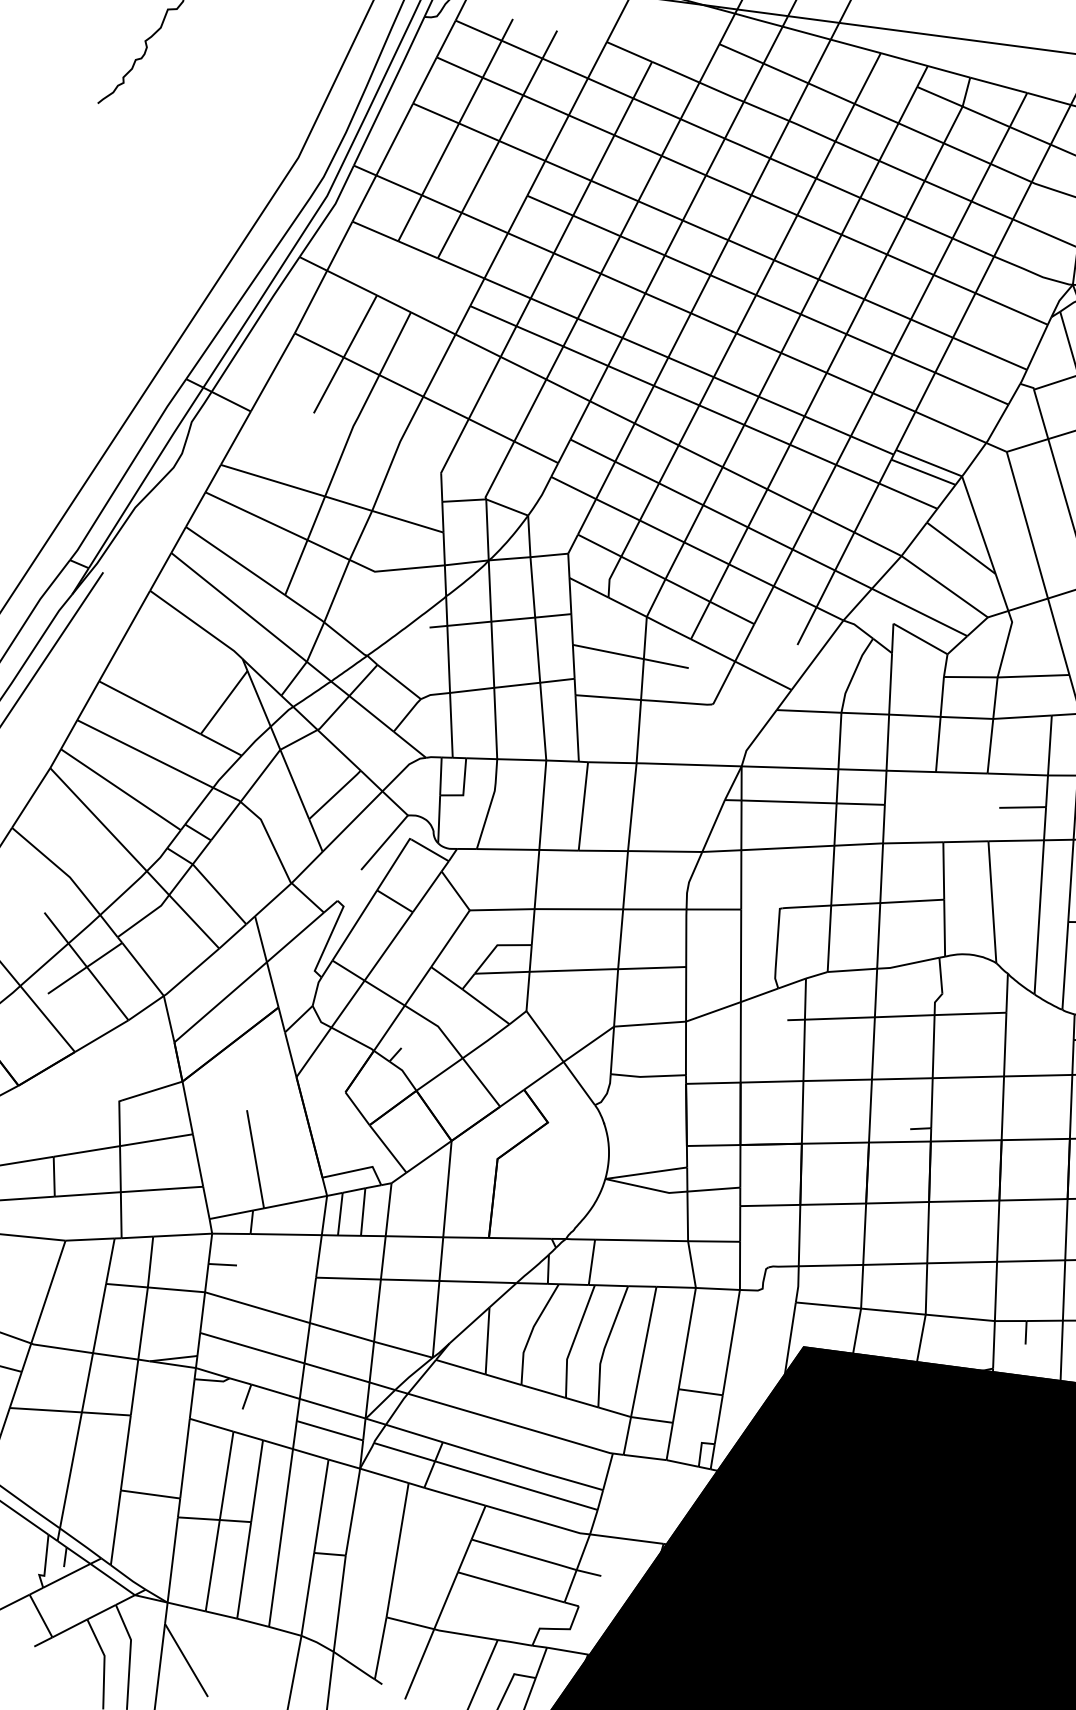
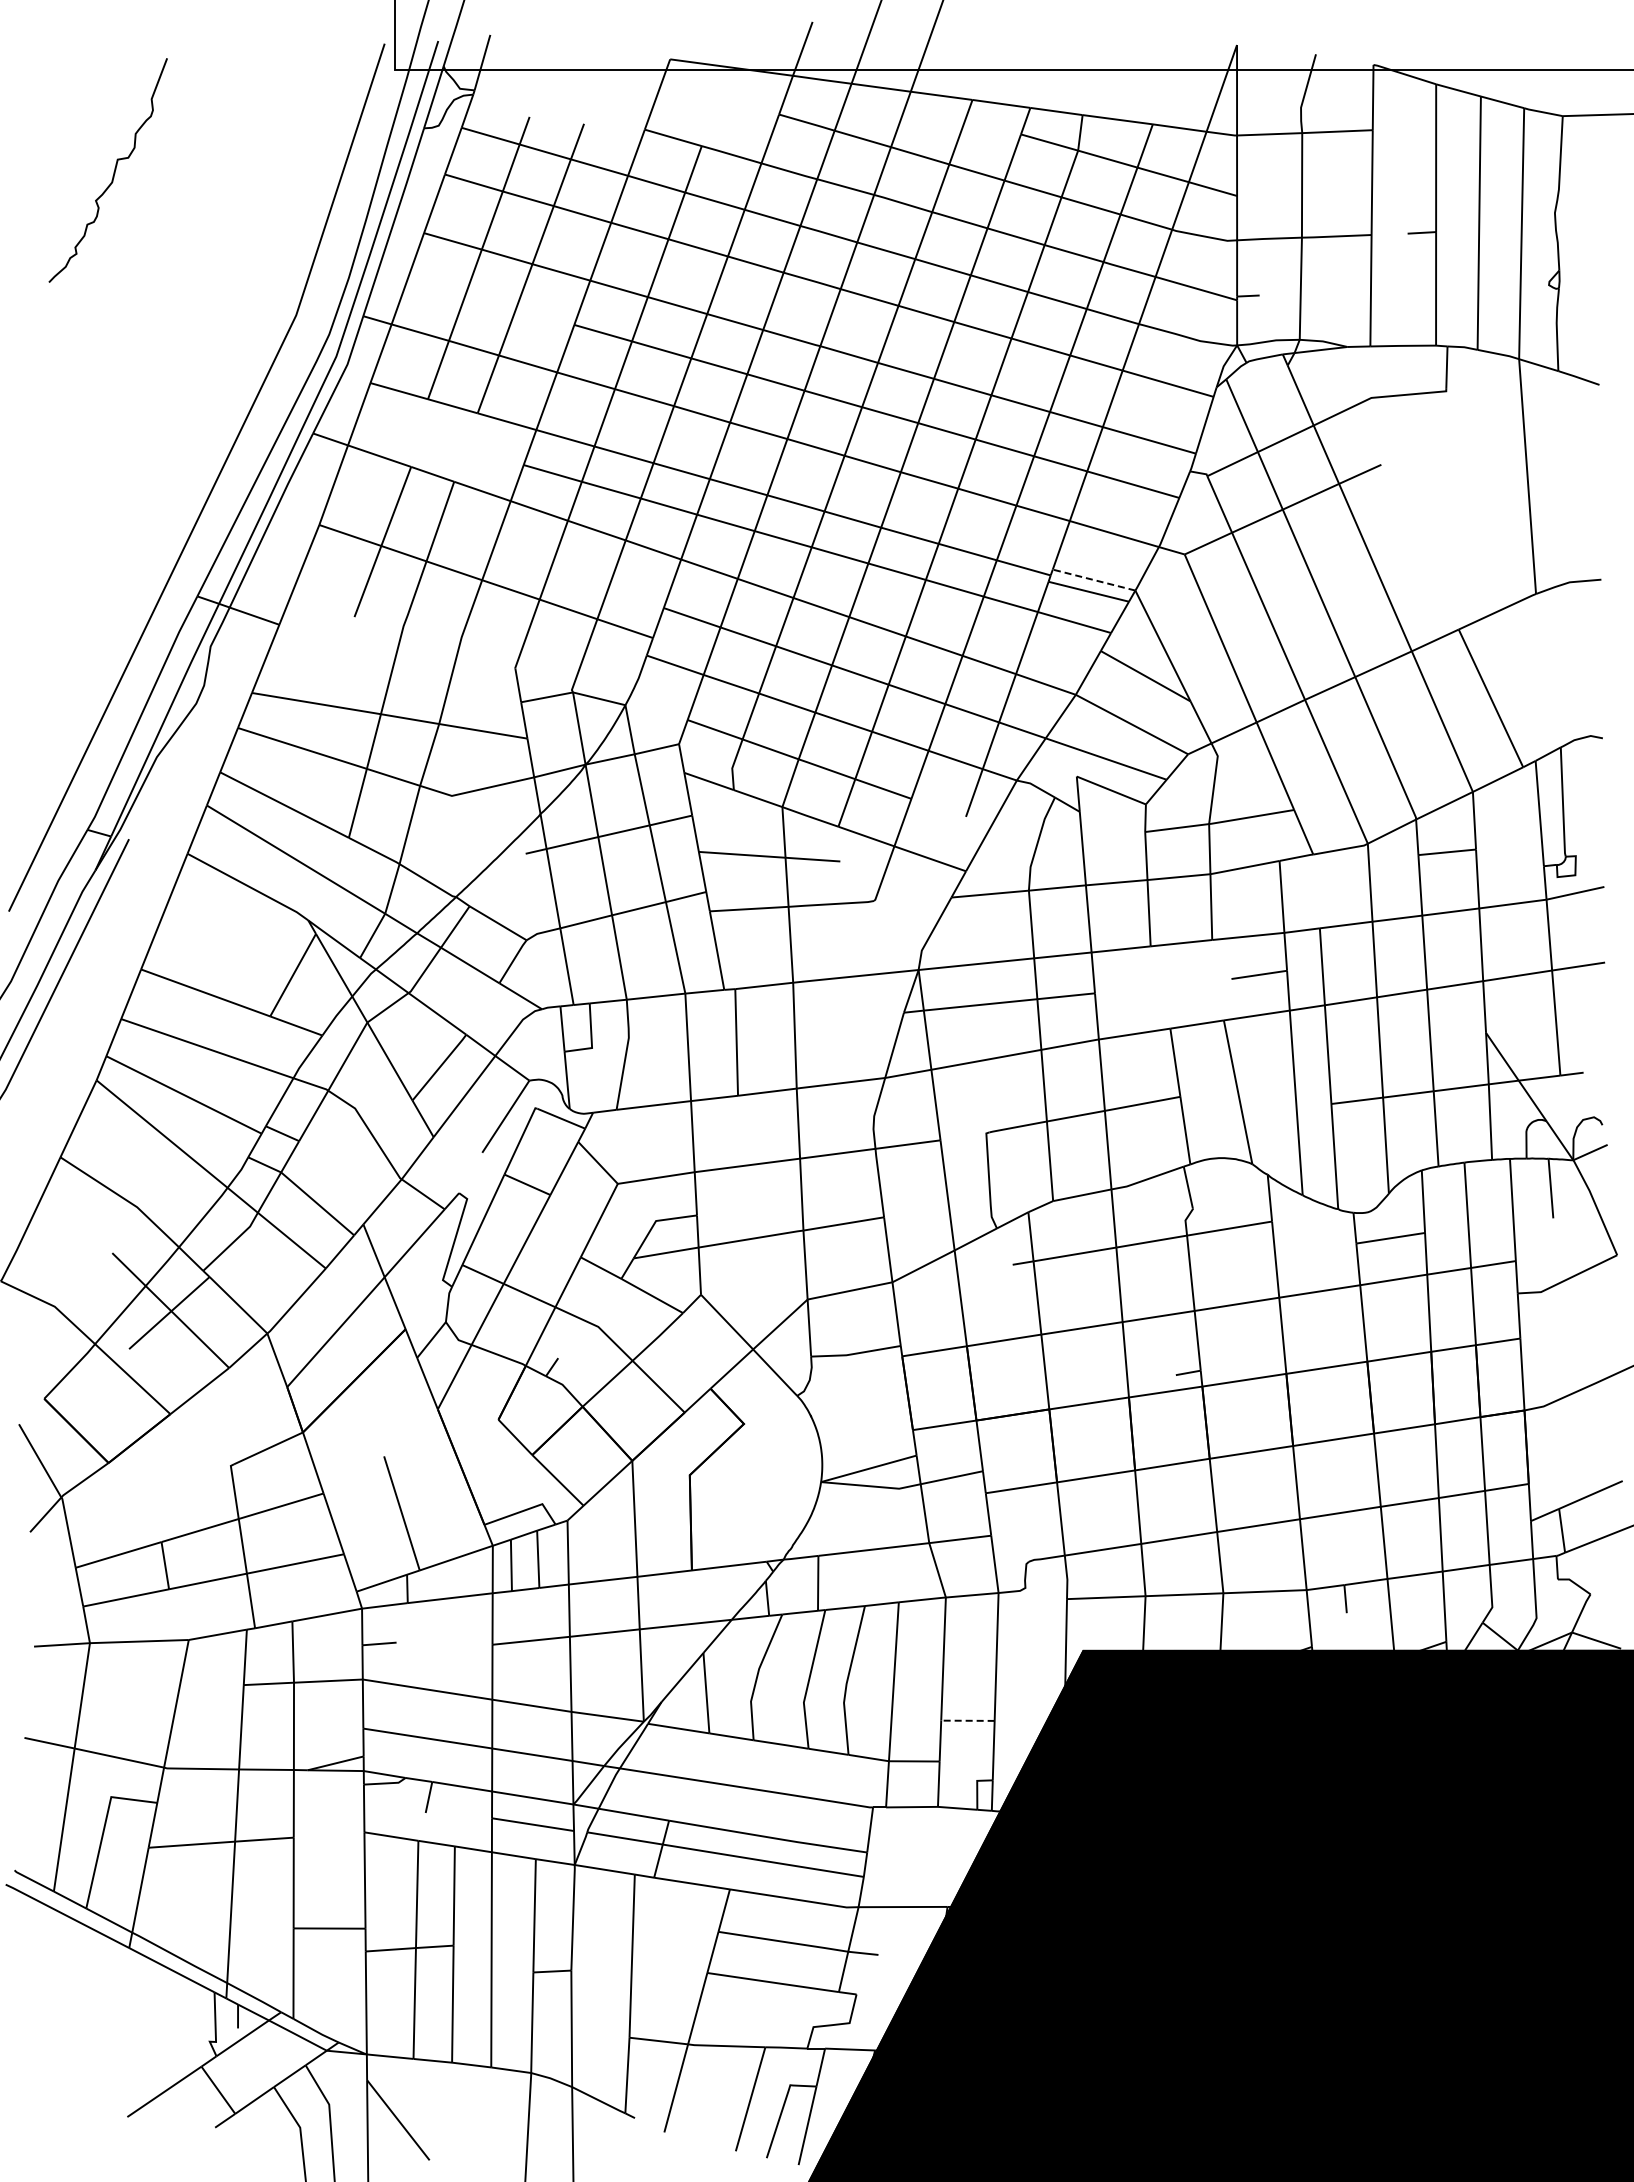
line: (929, 463) -> (1094, 580), solid -> dashed
line: (700, 1391) -> (967, 1720), solid -> dashed

